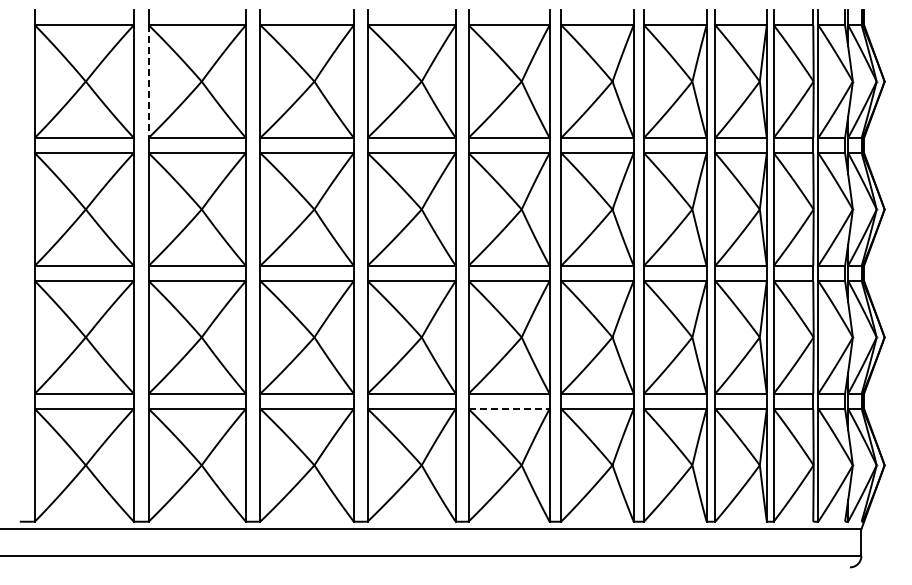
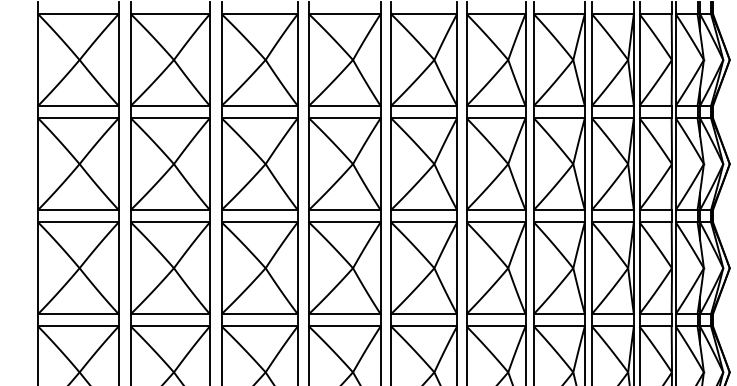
line: (148, 82) -> (130, 60), dashed -> solid
line: (509, 408) -> (424, 326), dashed -> solid

